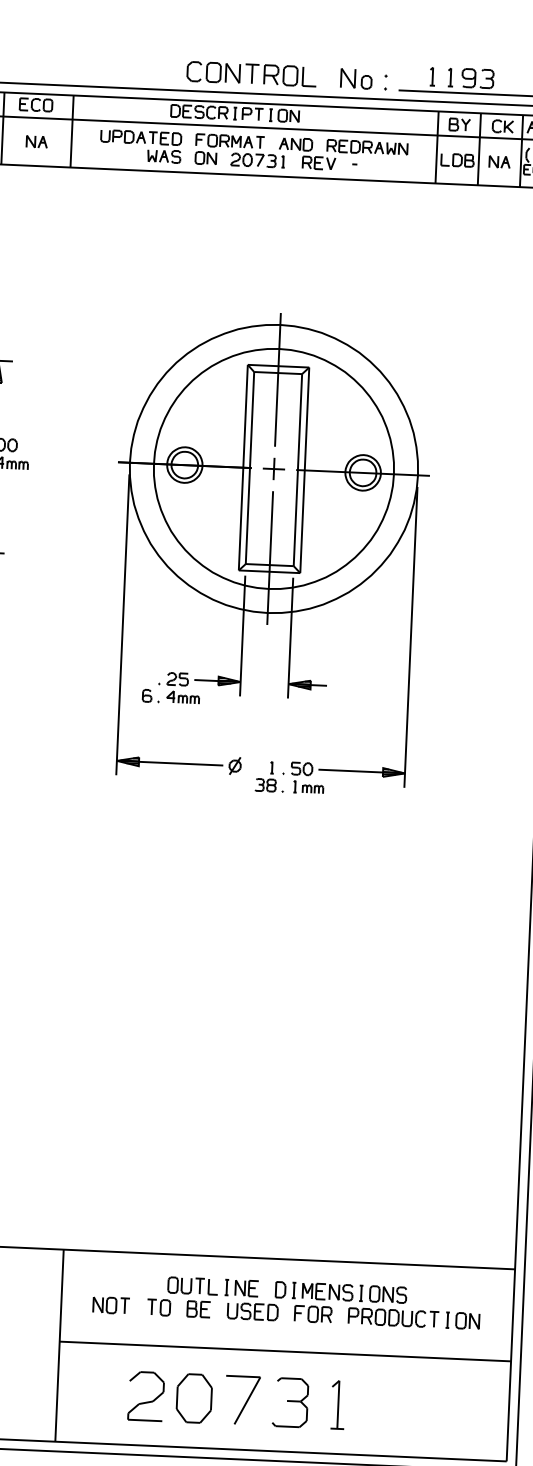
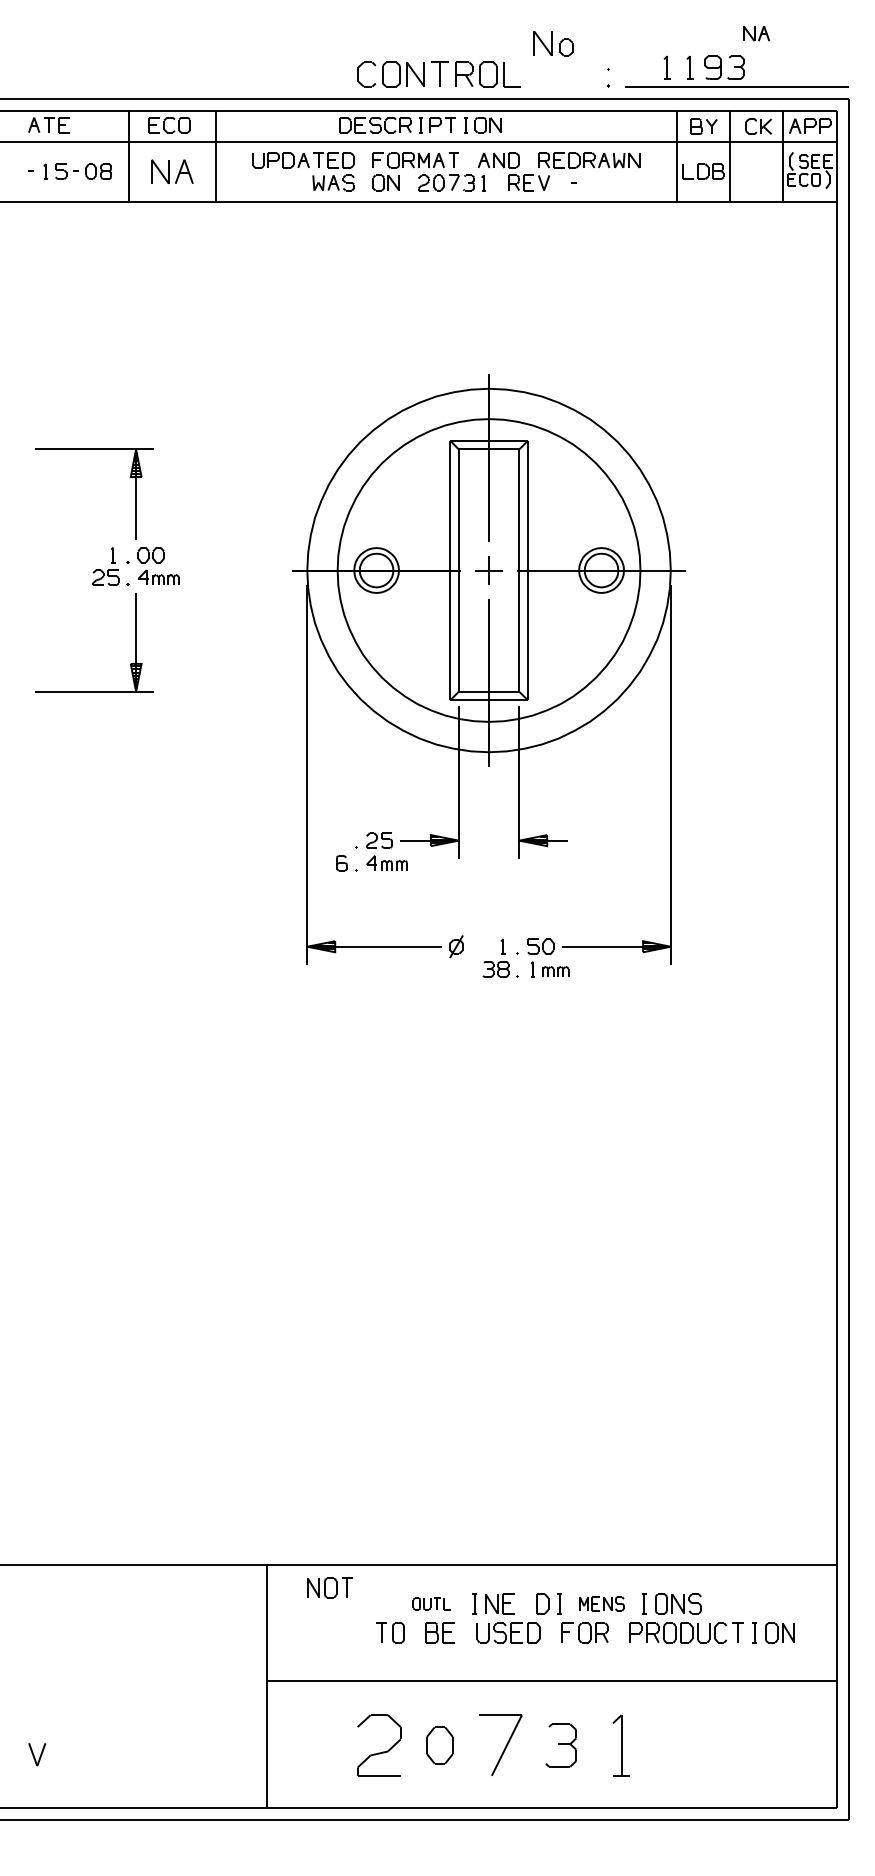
part: (356, 78) -> (553, 43), moved
part: (36, 141) -> (172, 171), size x1.6
part: (499, 162) -> (756, 33), moved
part: (192, 1285) -> (431, 1603), size x0.6
part: (327, 1291) -> (601, 1603), size x0.7
part: (110, 1305) -> (329, 1587), moved
part: (194, 1398) -> (439, 1745), size x0.6
part: (290, 1402) -> (561, 1745), size x0.7

